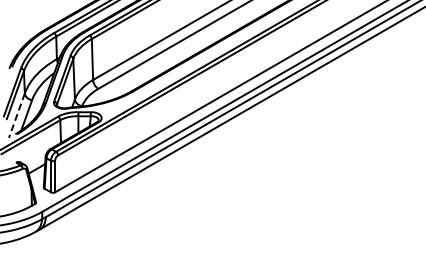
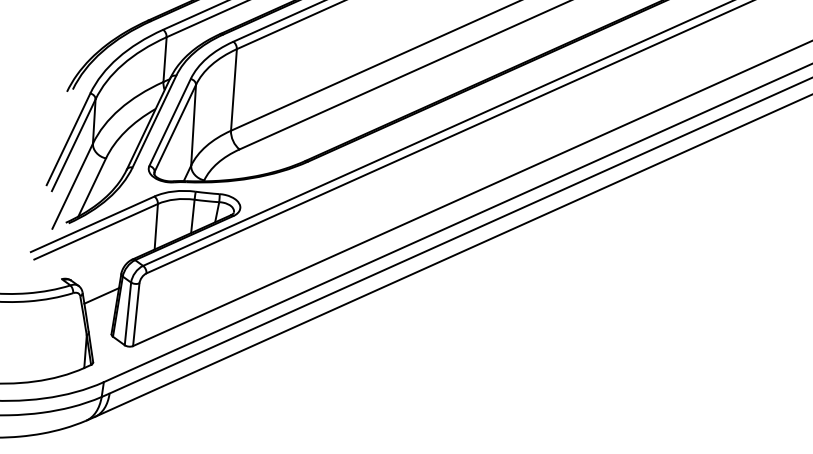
line: (16, 115) -> (71, 185), dashed -> solid

